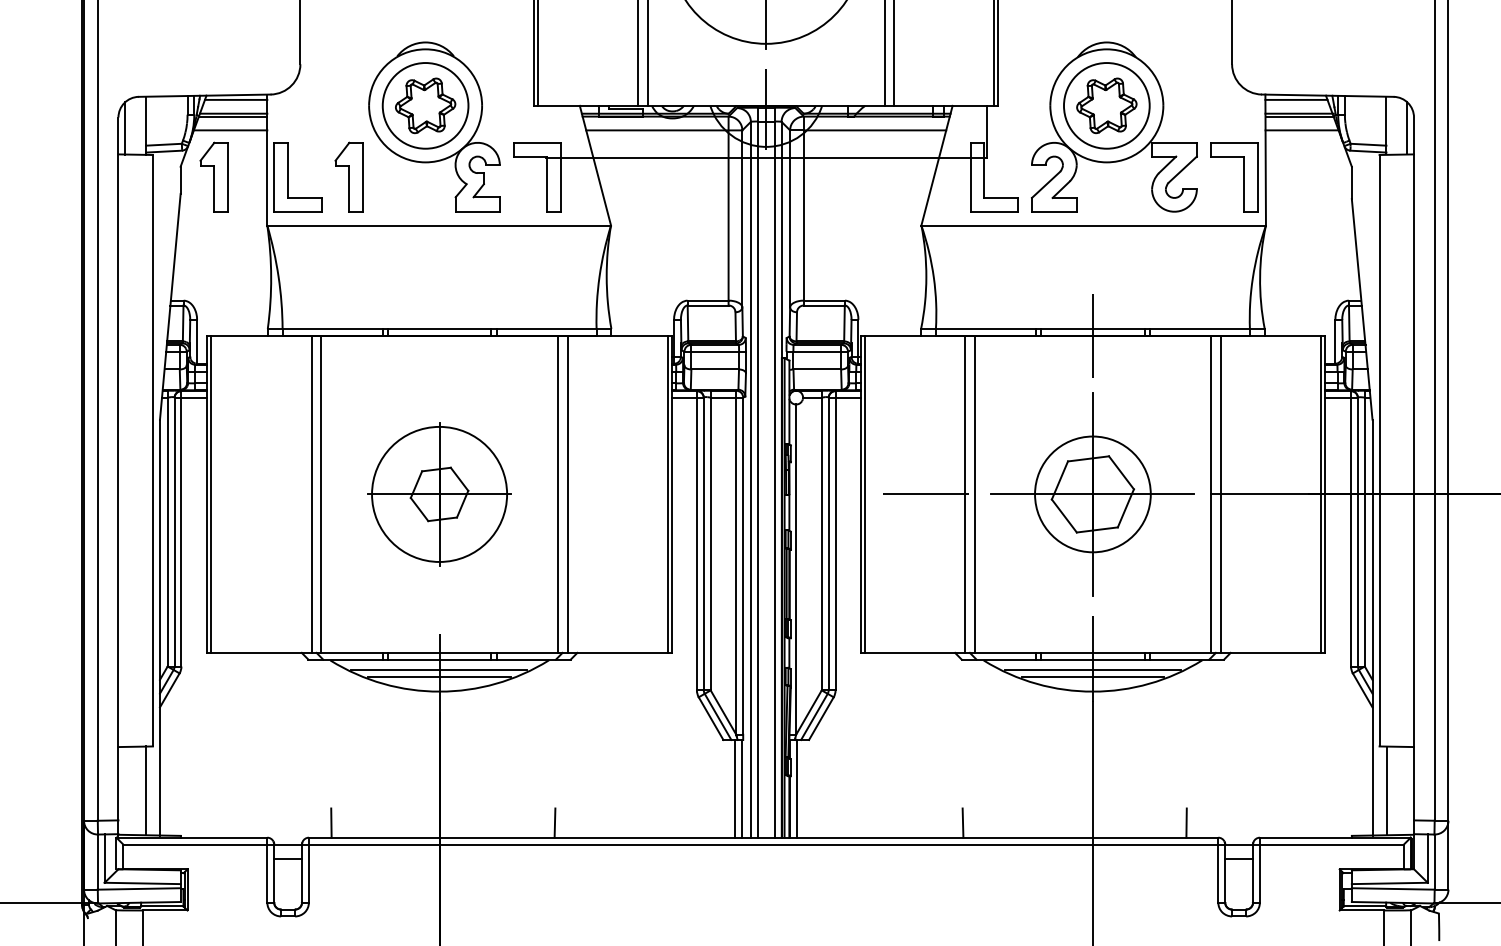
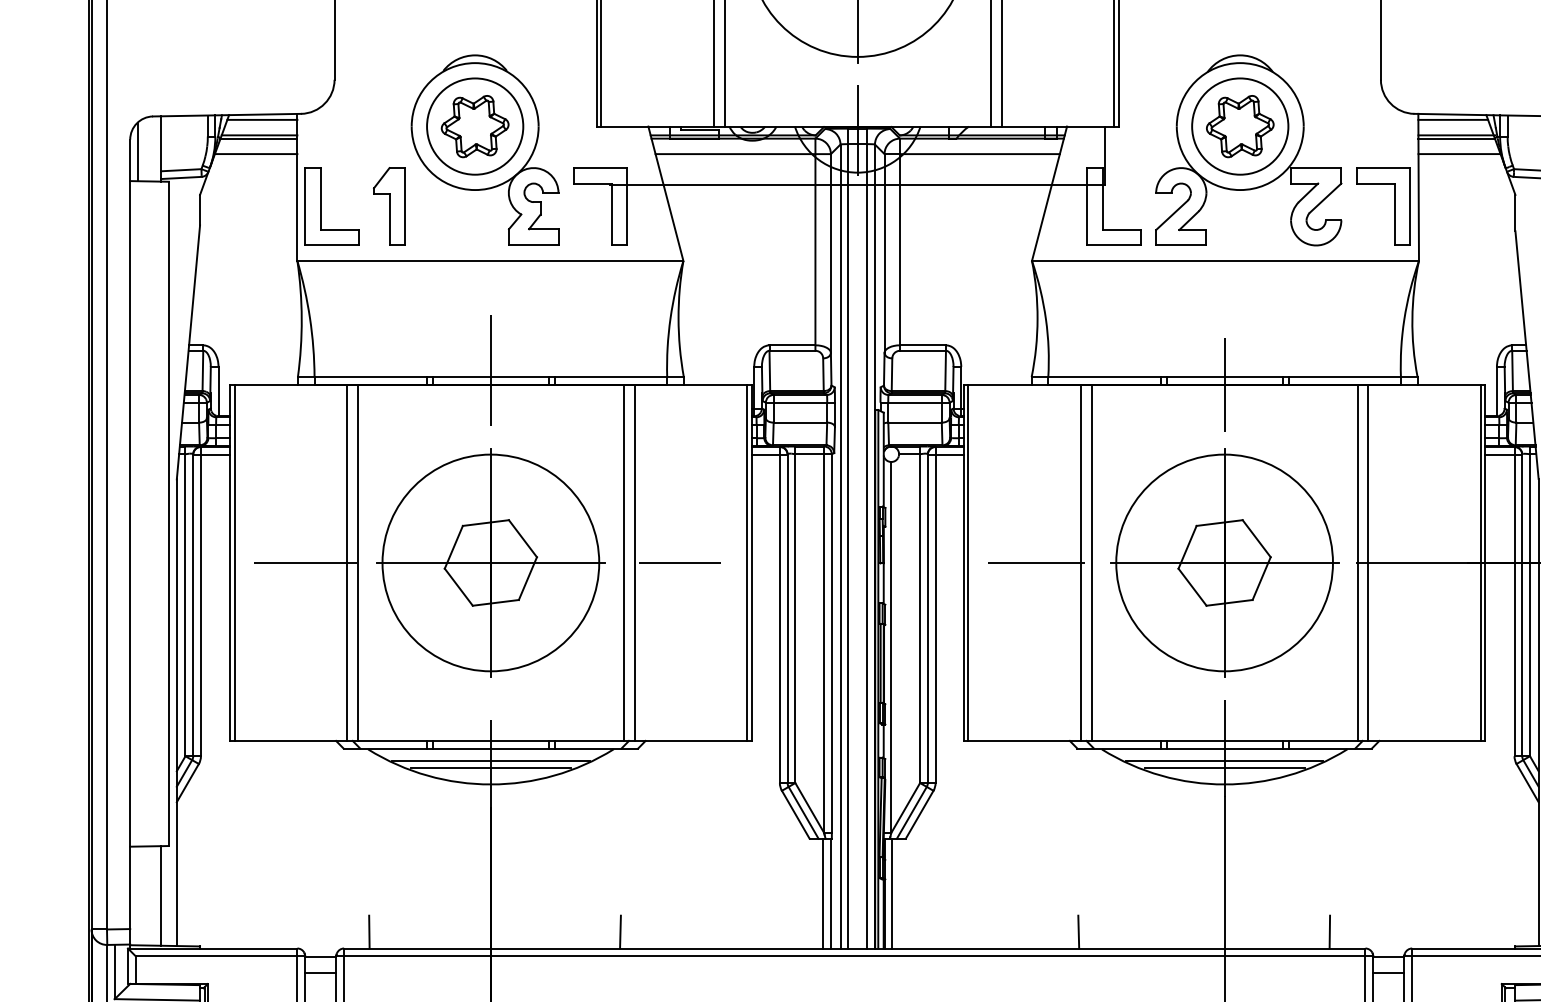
part: (213, 176) -> (236, 205), removed
line: (439, 322) -> (490, 369), added
circle: (1092, 493) -> (1224, 561), size x1.67
line: (273, 494) -> (304, 563), added
part: (439, 494) -> (490, 563), size x1.43
line: (607, 494) -> (679, 563), added

